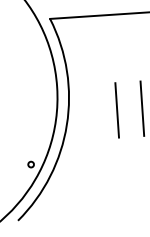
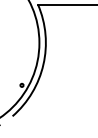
line: (142, 109) -> (86, 58), removed
line: (117, 110) -> (72, 58), removed

